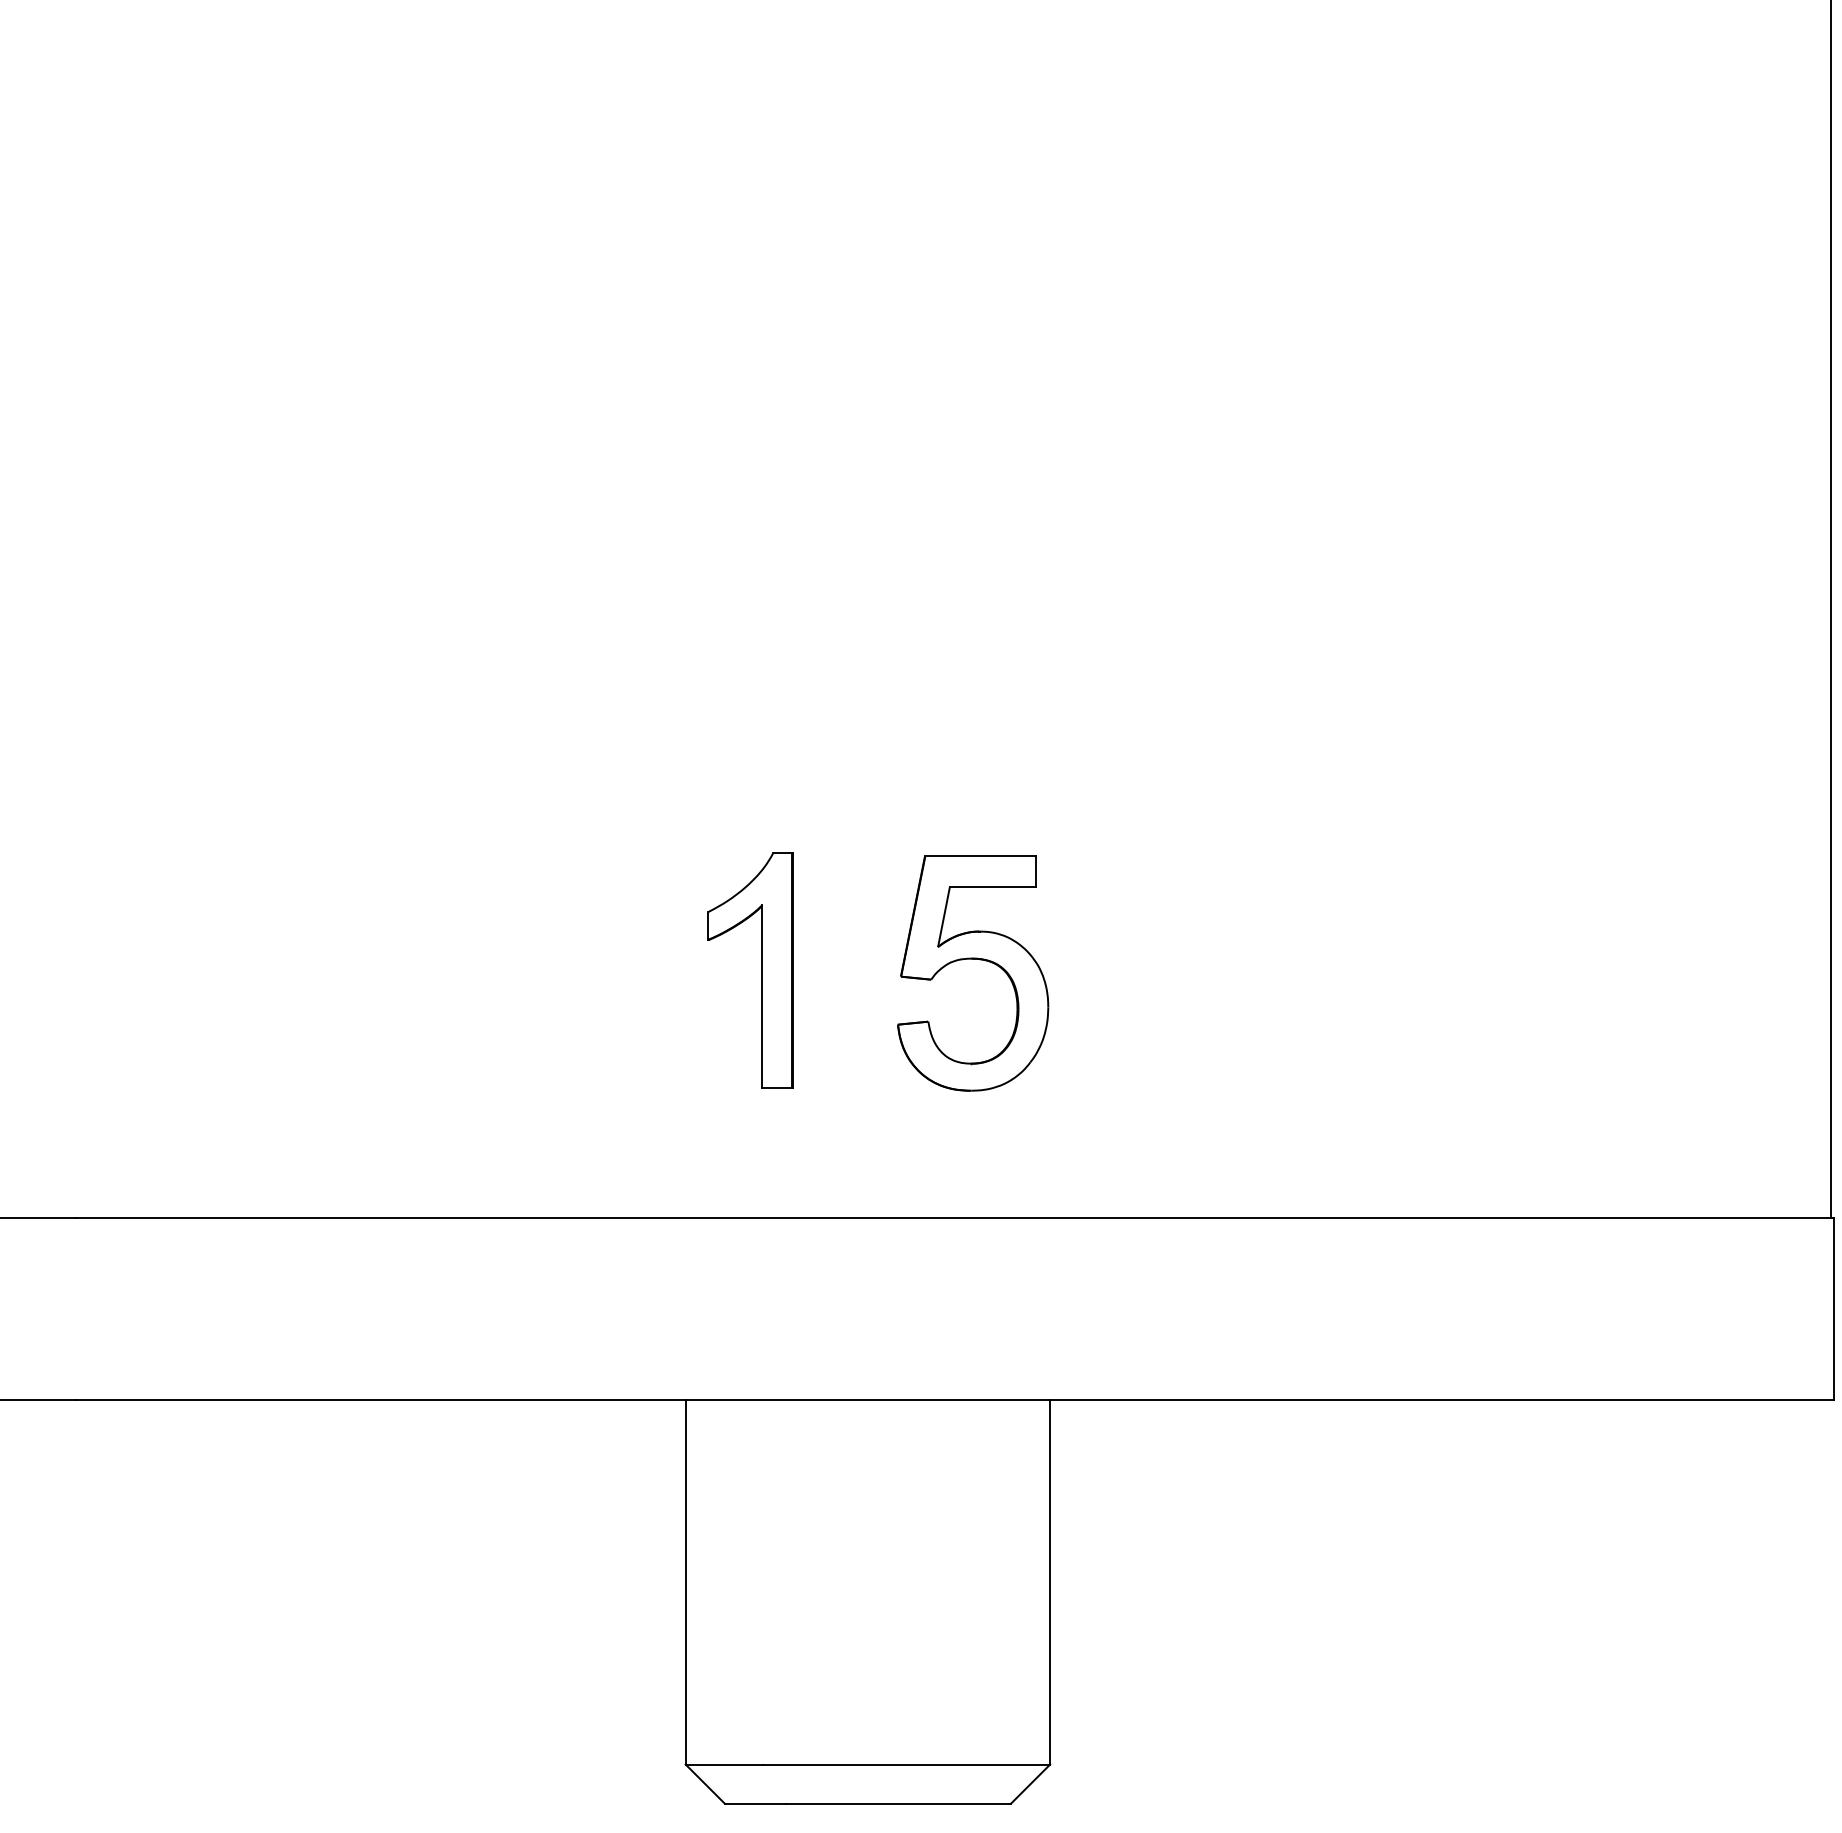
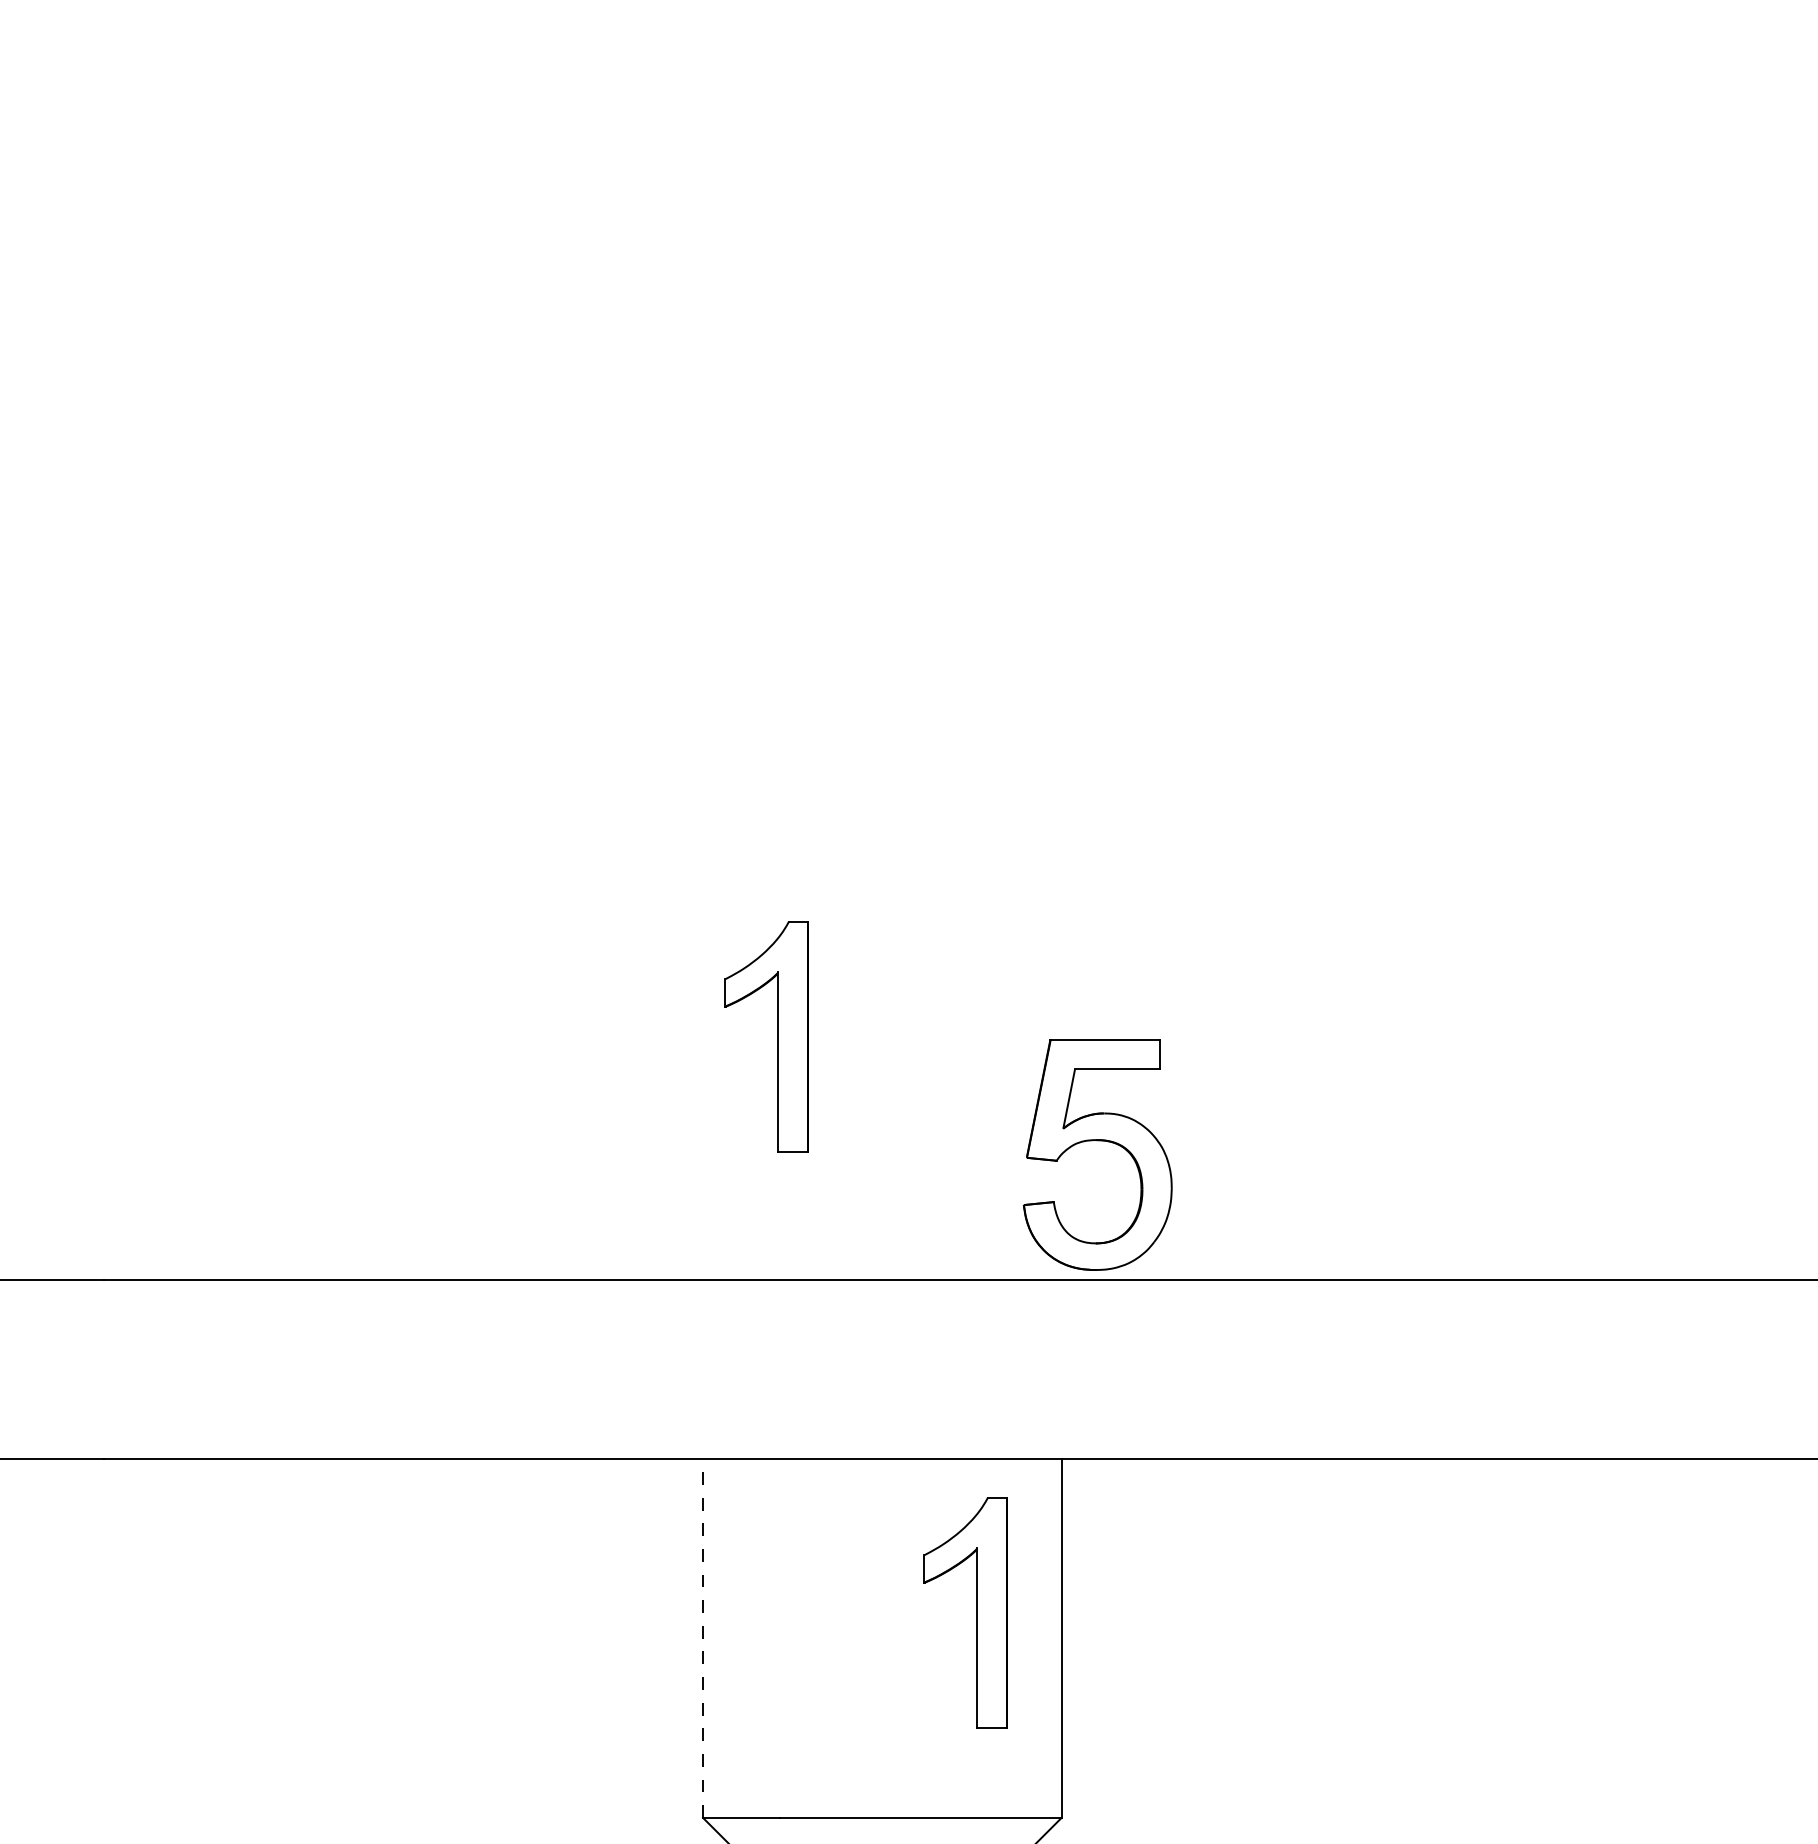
part: (972, 960) -> (1097, 1141), moved
part: (963, 1555) -> (976, 1612), added
line: (686, 1582) -> (703, 1638), solid -> dashed

